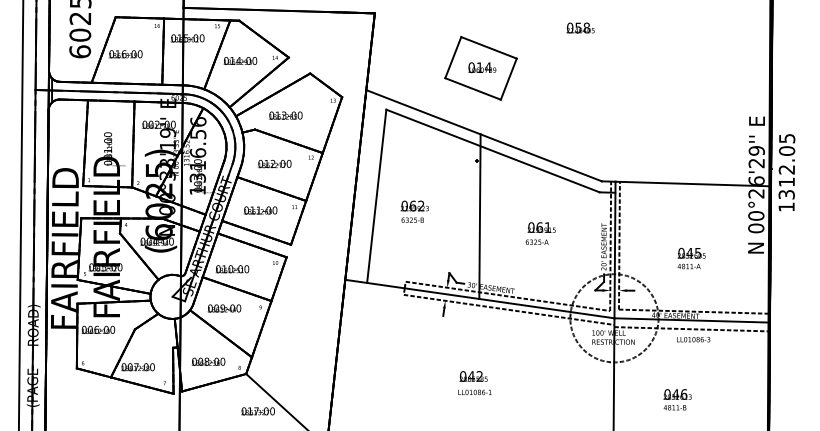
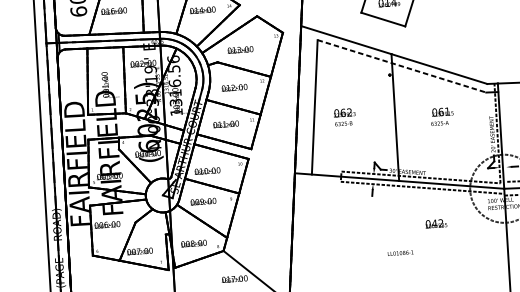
line: (493, 151) -> (402, 66), solid -> dashed
text: (540, 233) -> (442, 116), moved
line: (618, 245) -> (503, 132), removed
text: (473, 376) -> (436, 223), moved

